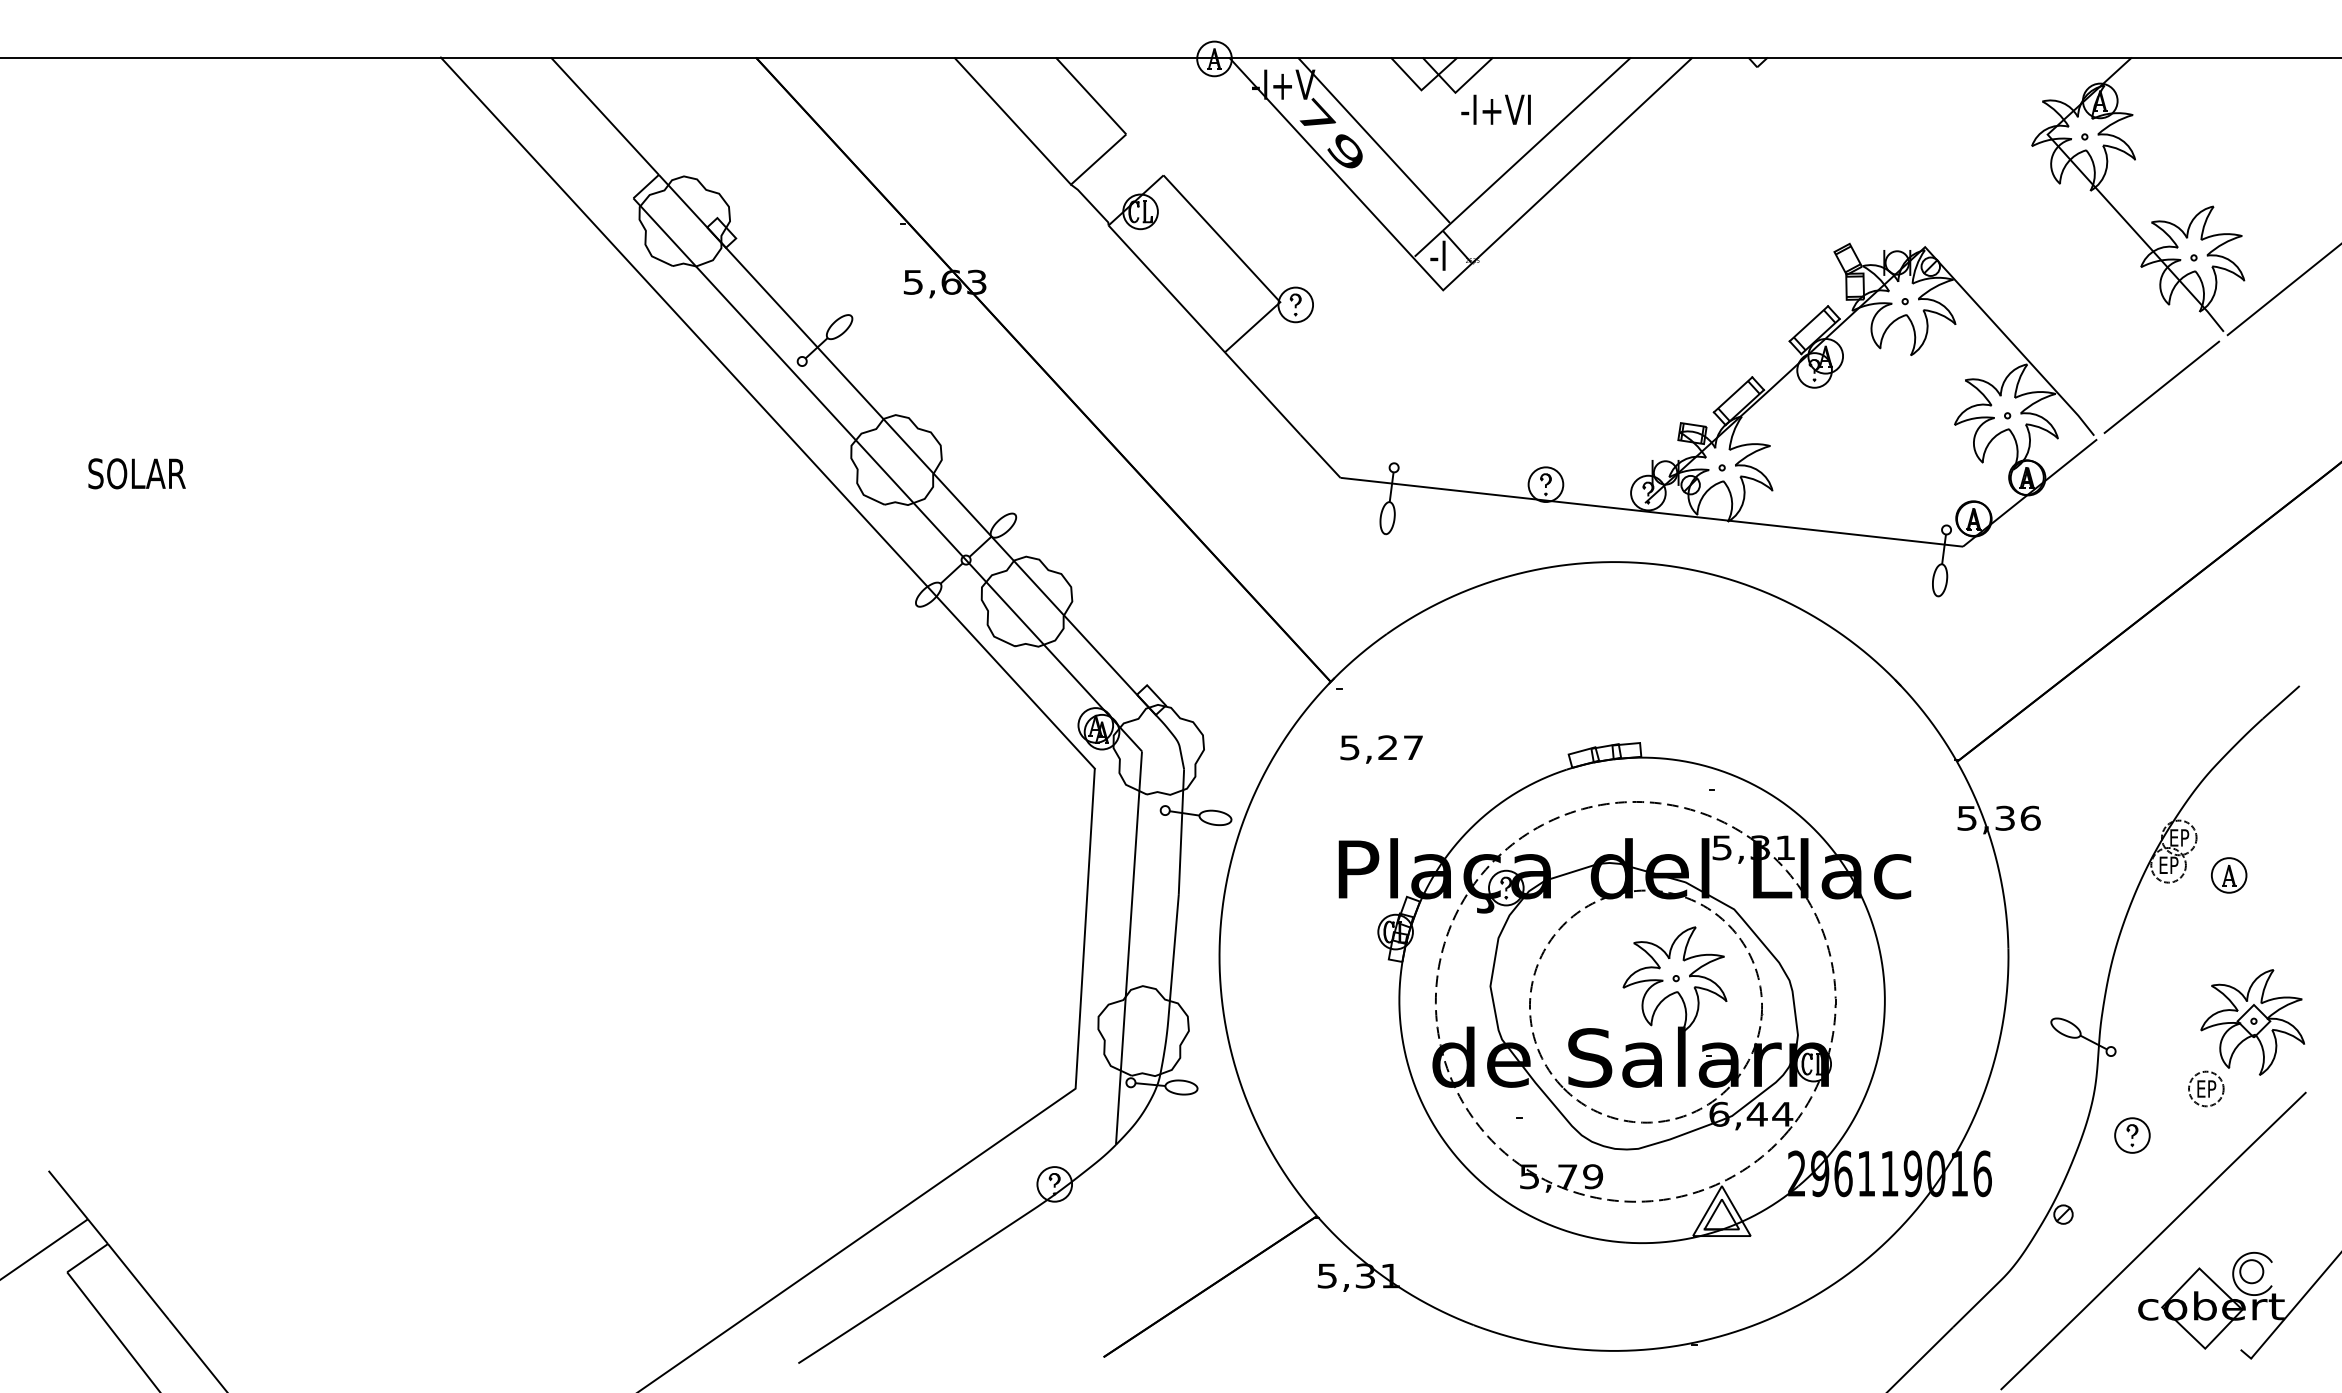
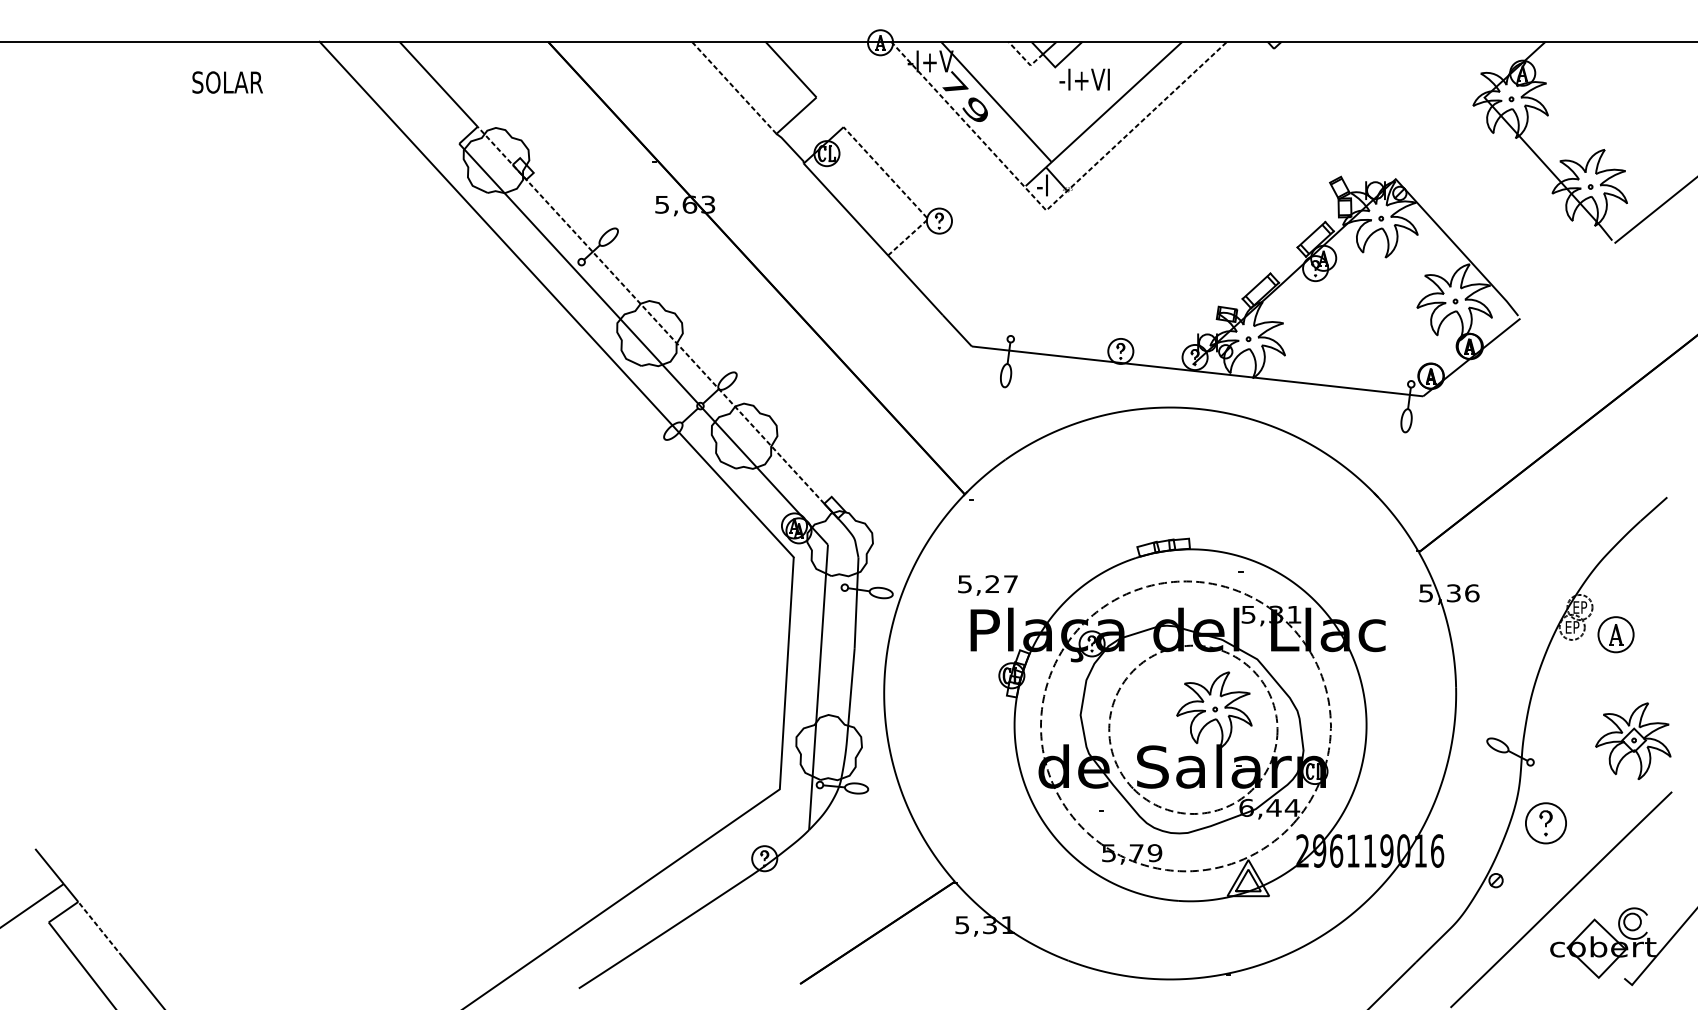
line: (1414, 83) -> (1025, 60), solid -> dashed
line: (1012, 120) -> (734, 87), solid -> dashed
line: (1247, 266) -> (904, 193), solid -> dashed
line: (1451, 282) -> (1052, 204), solid -> dashed
line: (2161, 386) -> (1567, 280), removed
line: (897, 434) -> (650, 315), solid -> dashed
text: (136, 473) -> (227, 82), moved
text: (1381, 749) -> (987, 585), moved
part: (2229, 875) -> (1616, 634), size x1.4
part: (2206, 1088) -> (1599, 789), removed
part: (2132, 1135) -> (1546, 823), size x1.6
line: (138, 1281) -> (100, 929), solid -> dashed

